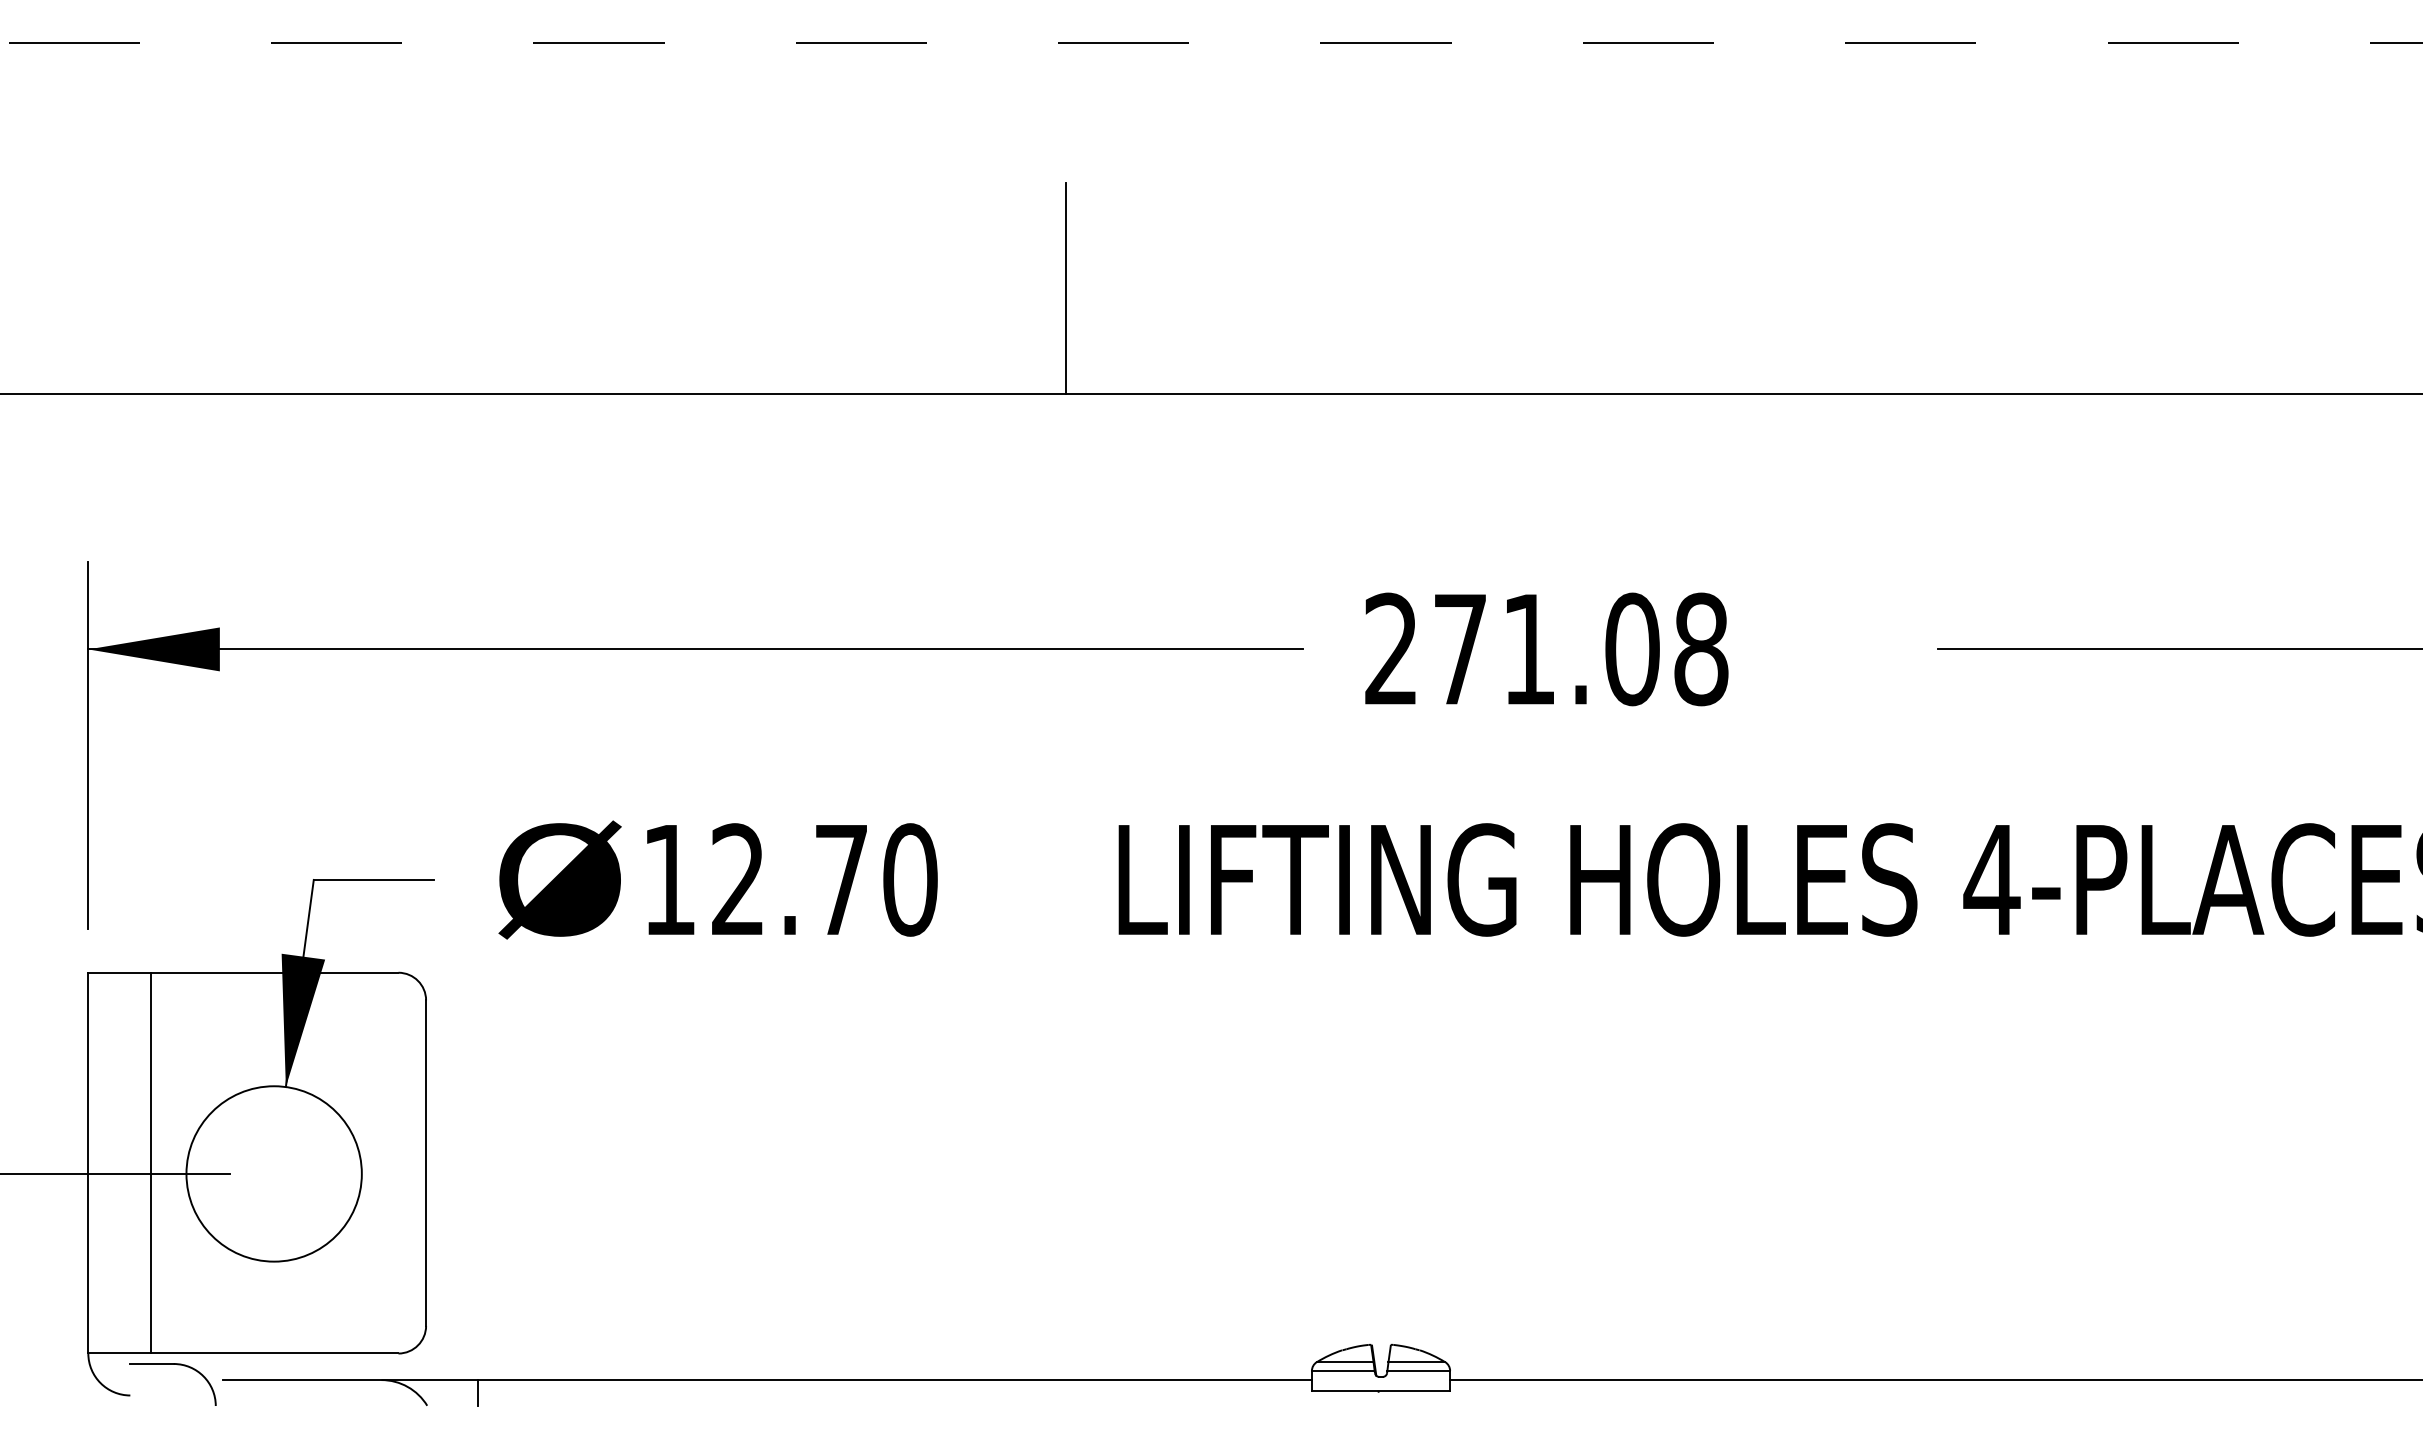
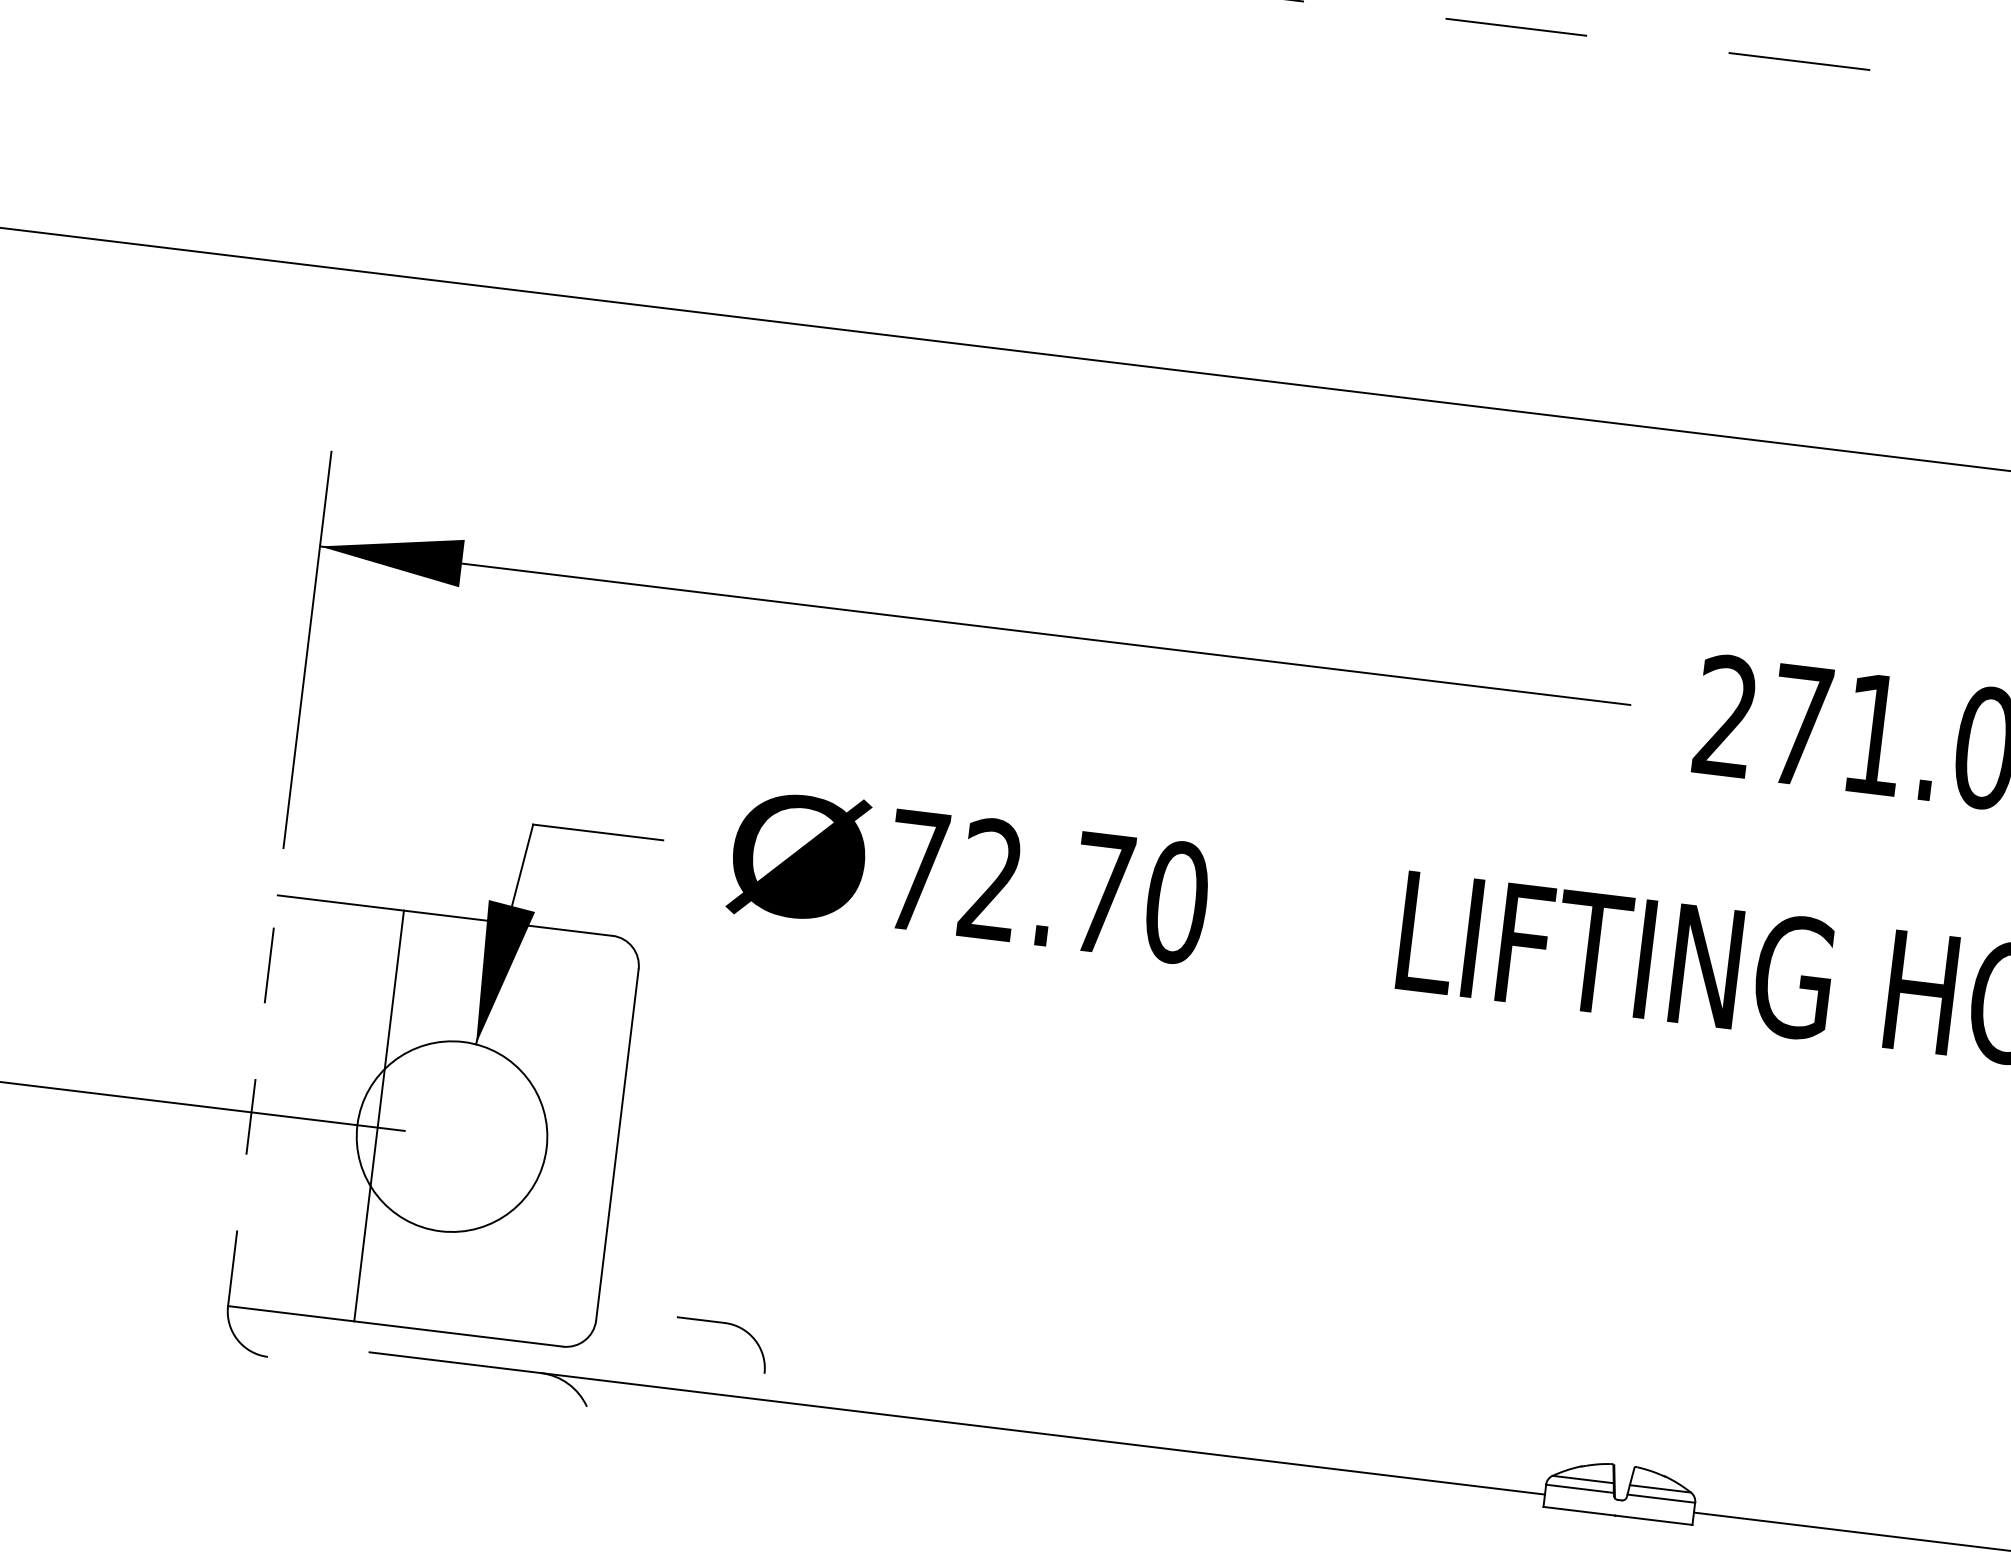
line: (1066, 288) -> (1422, 284), removed
text: (669, 879) -> (917, 870), 12.70 -> 72.70
line: (88, 1162) -> (253, 1100), solid -> dashed
line: (151, 1162) -> (379, 1115), moved
part: (177, 1365) -> (728, 1325), moved
line: (478, 1393) -> (643, 1400), removed

